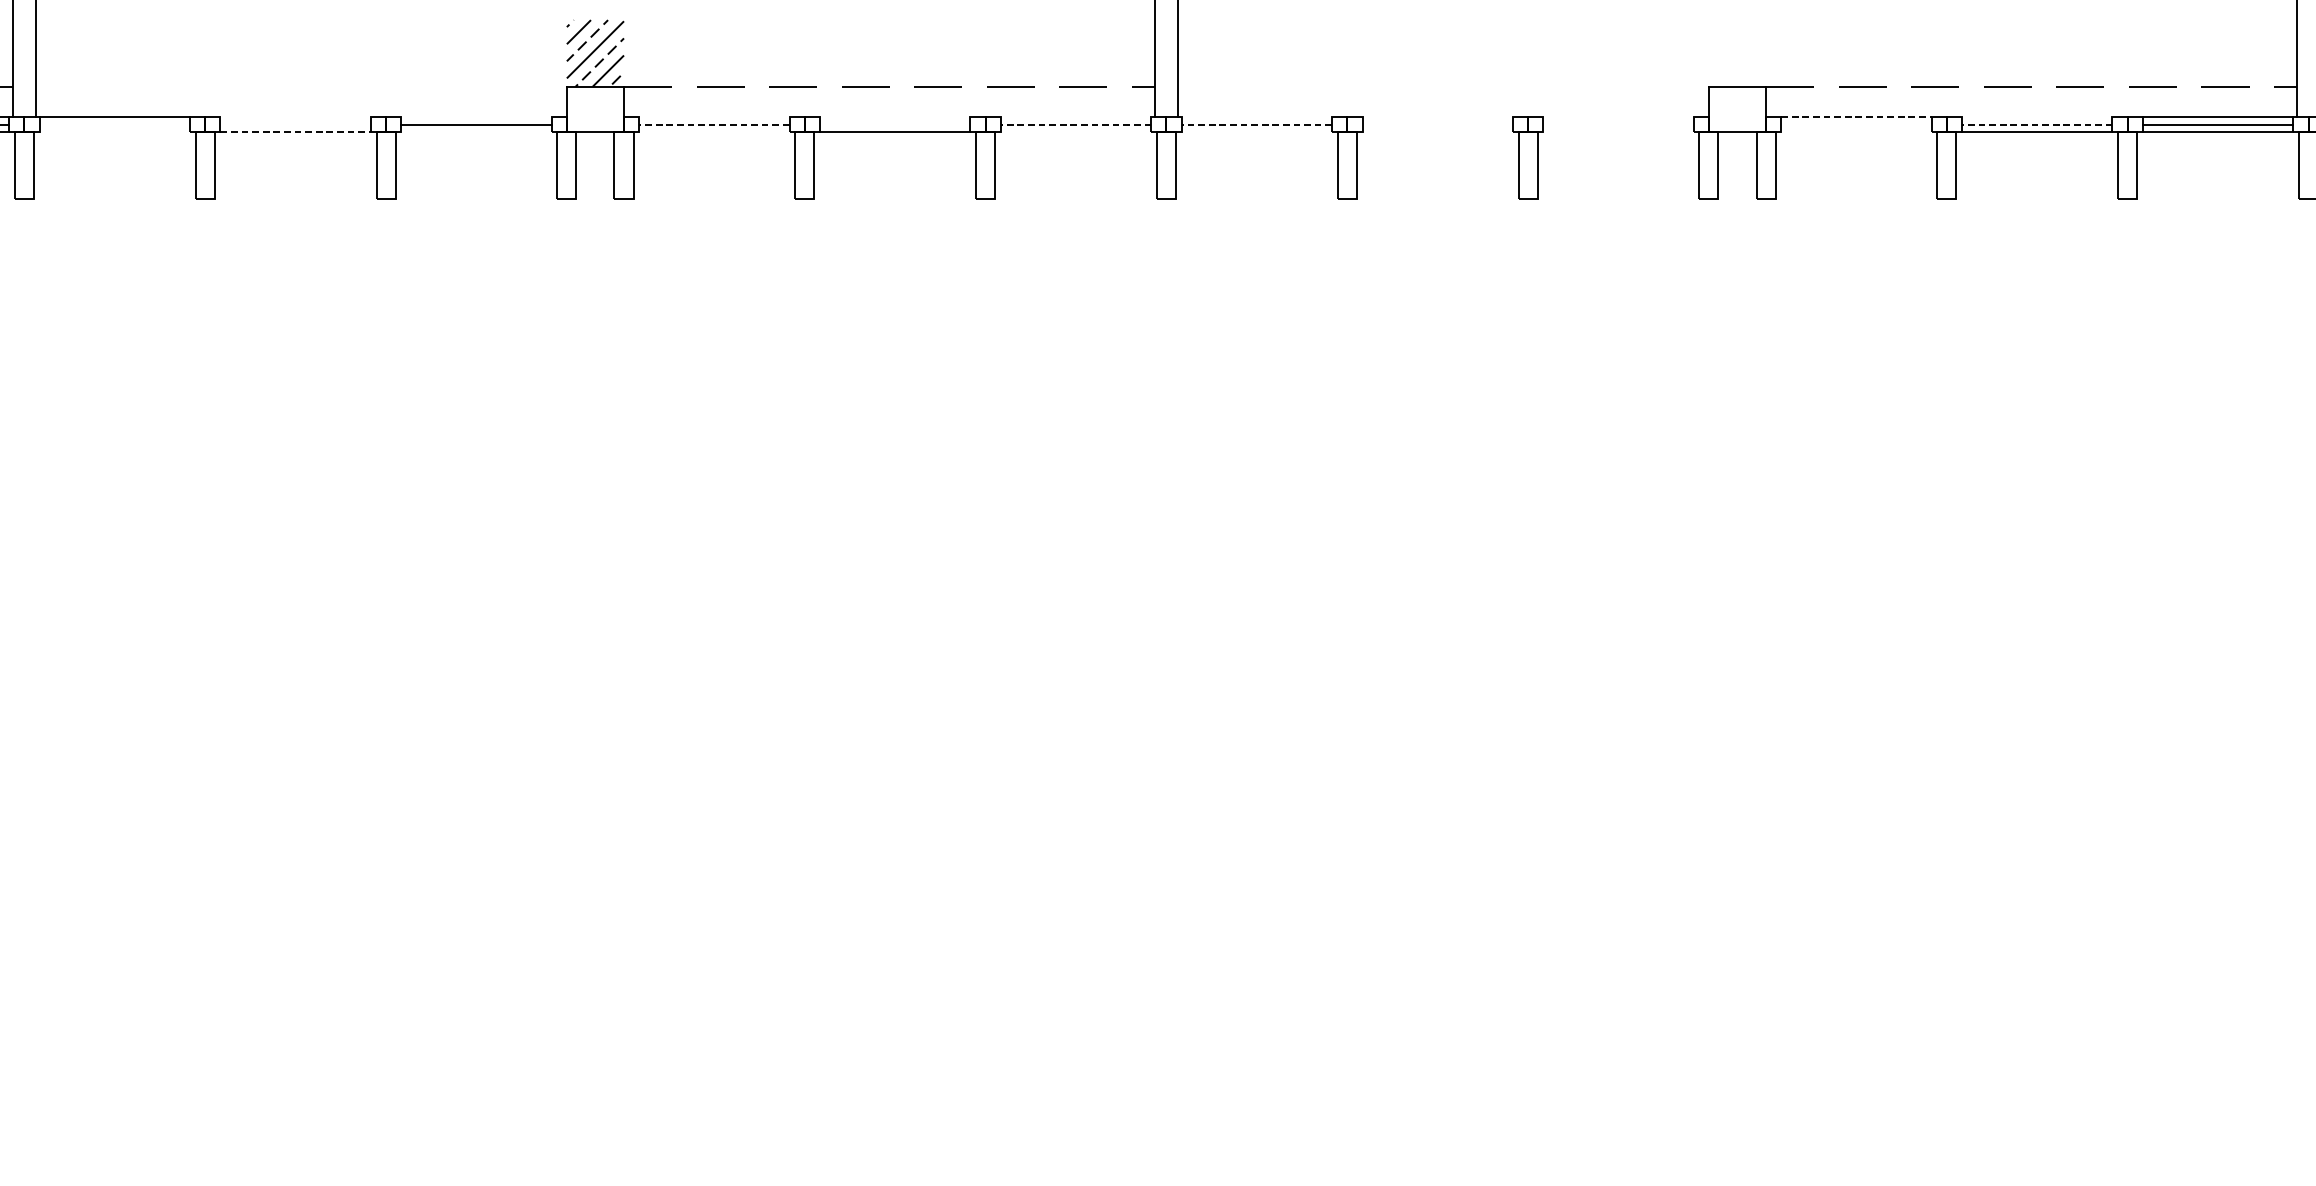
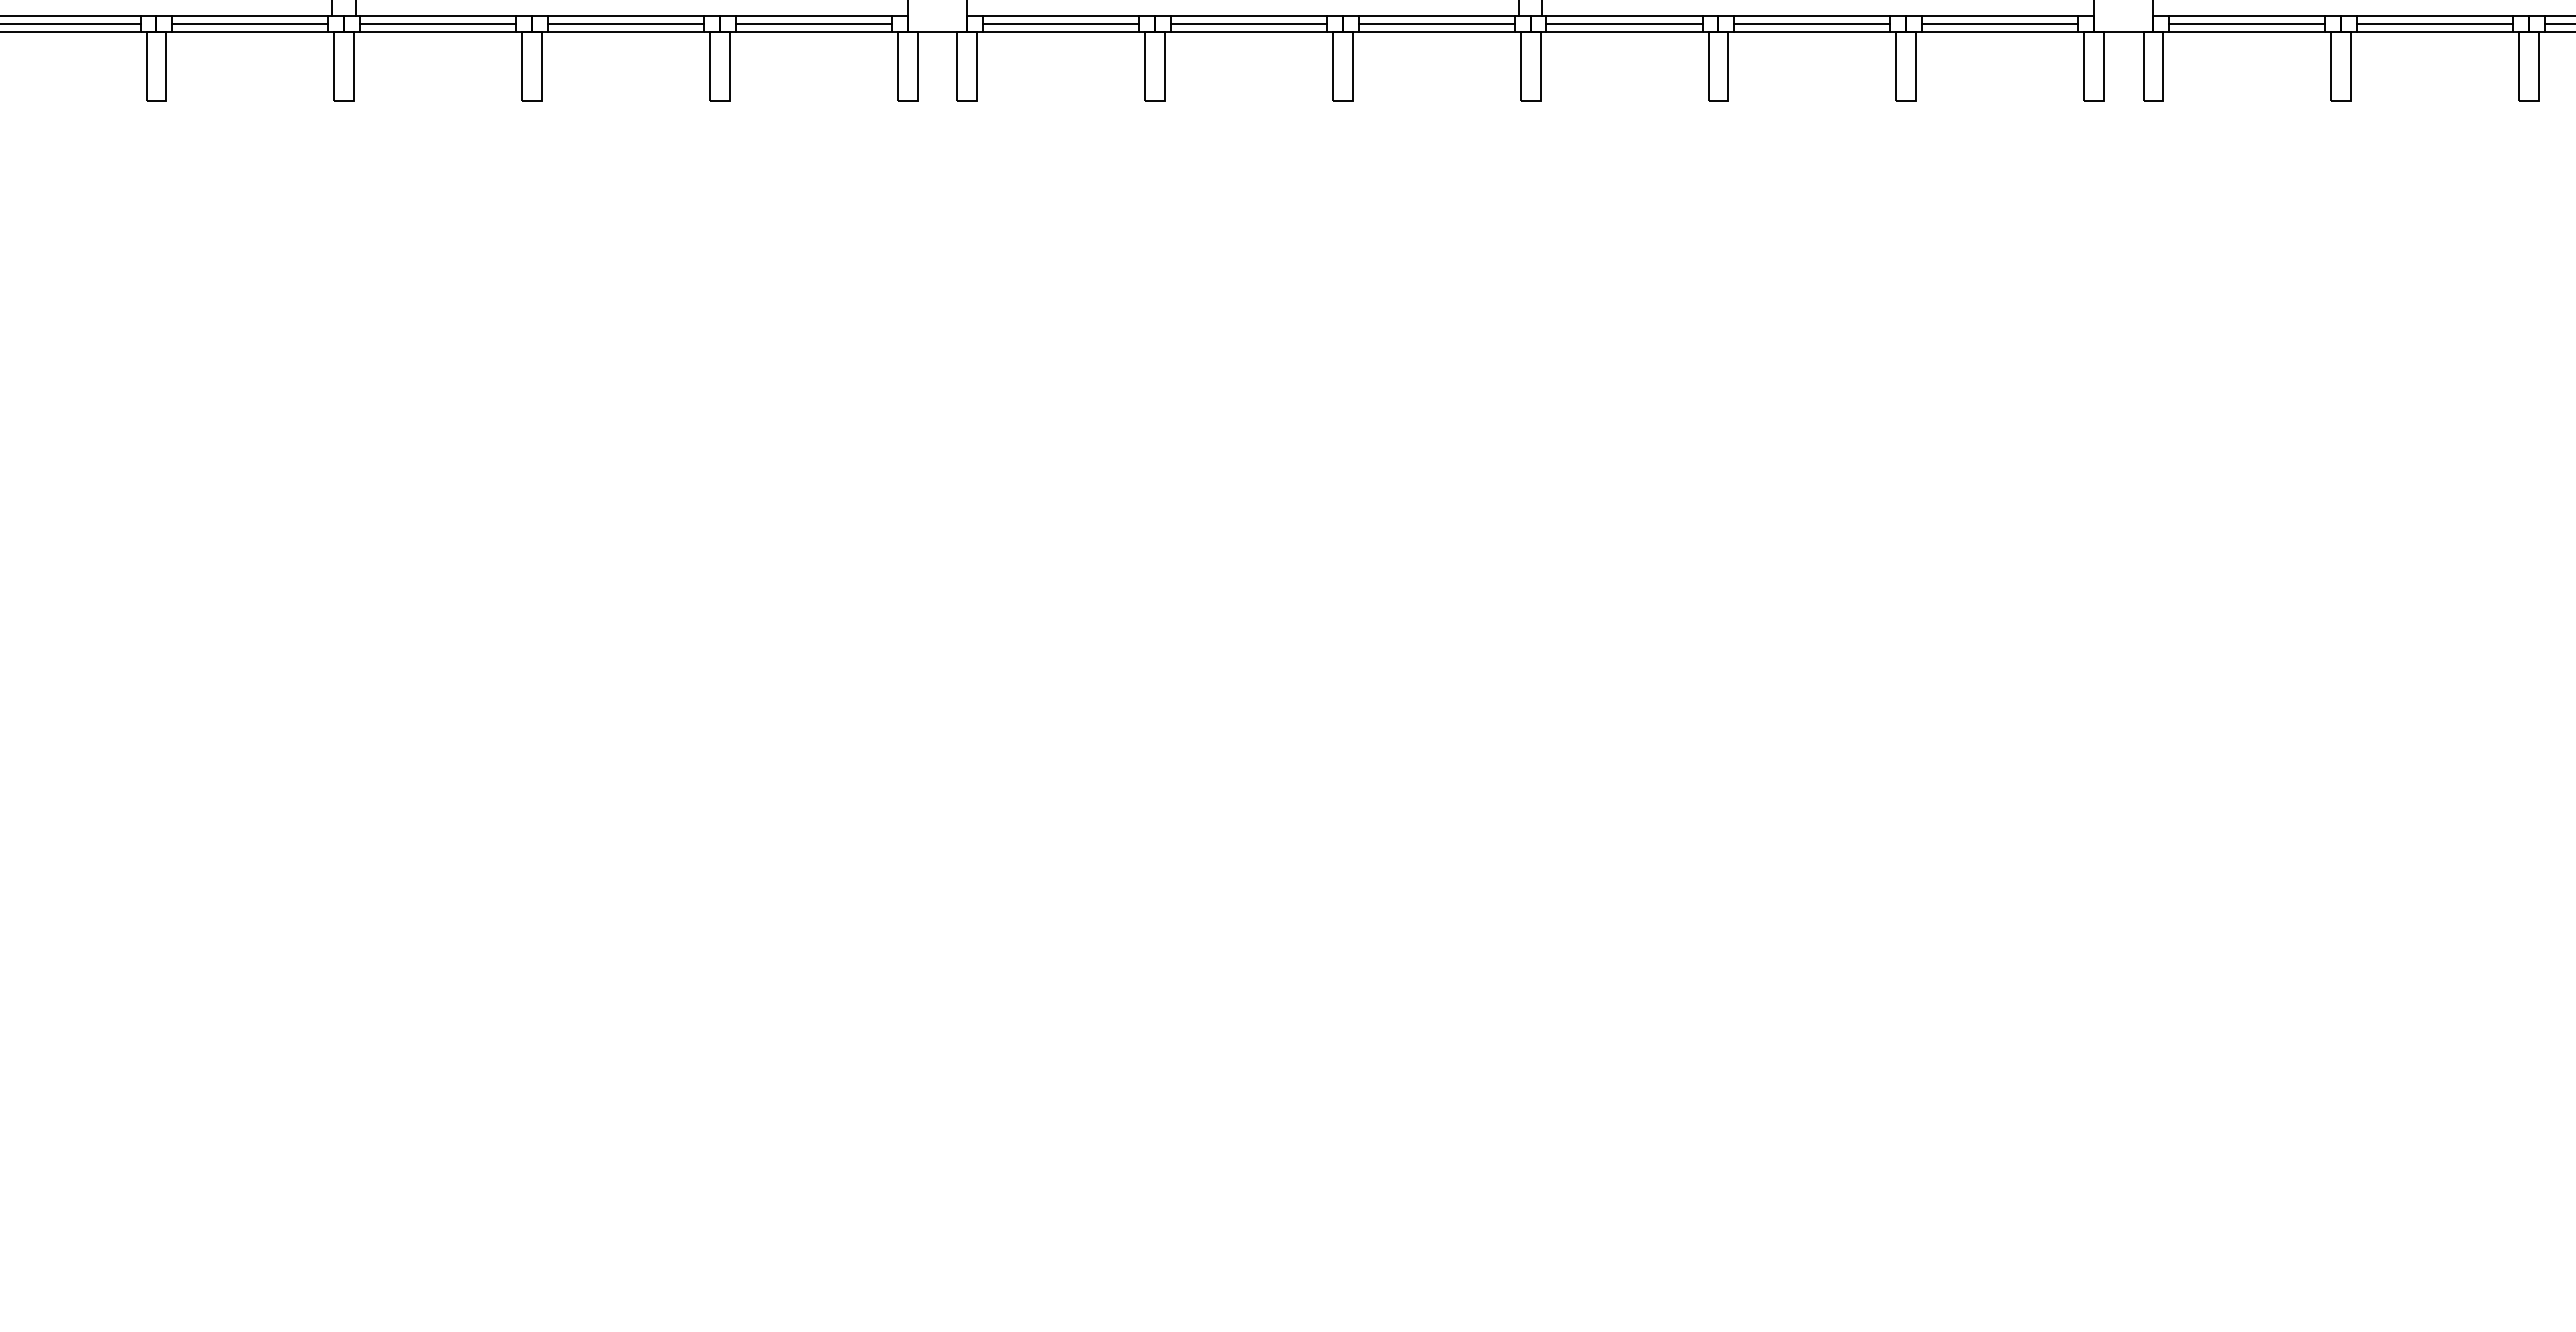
line: (295, 117) -> (625, 16), added
line: (476, 117) -> (813, 16), added
line: (713, 117) -> (1060, 16), added
line: (894, 117) -> (1248, 16), added
line: (1075, 117) -> (1436, 16), added
line: (1256, 117) -> (1624, 16), added
line: (1437, 117) -> (1812, 16), added
line: (1618, 117) -> (2000, 16), added
line: (1856, 117) -> (2247, 16), dashed -> solid
line: (2037, 117) -> (2435, 16), added
line: (115, 124) -> (438, 24), added
line: (295, 124) -> (625, 24), added
line: (713, 124) -> (1060, 24), dashed -> solid
line: (894, 124) -> (1248, 24), added
line: (1075, 124) -> (1436, 24), dashed -> solid
line: (1256, 124) -> (1624, 24), dashed -> solid
line: (1437, 124) -> (1812, 24), added
line: (1618, 124) -> (2000, 24), added
line: (1856, 124) -> (2247, 24), added
line: (2036, 124) -> (2434, 24), dashed -> solid
line: (115, 132) -> (438, 32), added
line: (296, 132) -> (626, 32), dashed -> solid
line: (476, 132) -> (813, 32), added
line: (713, 132) -> (1060, 32), added
line: (1075, 132) -> (1436, 32), added
line: (1256, 132) -> (1624, 32), added
line: (1437, 132) -> (1812, 32), added
line: (1618, 132) -> (2000, 32), added
line: (1856, 132) -> (2247, 32), added

